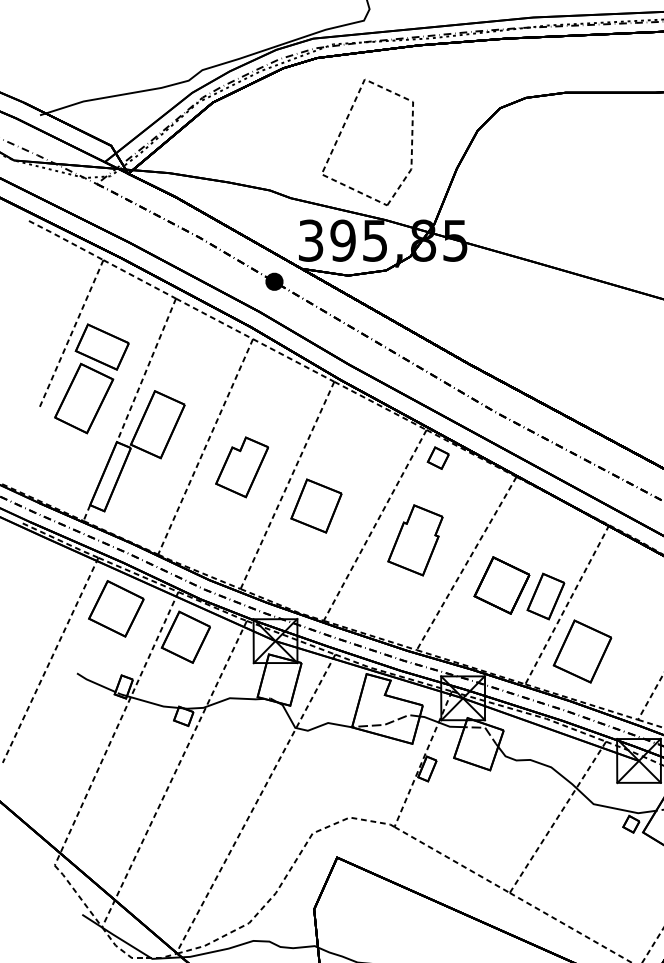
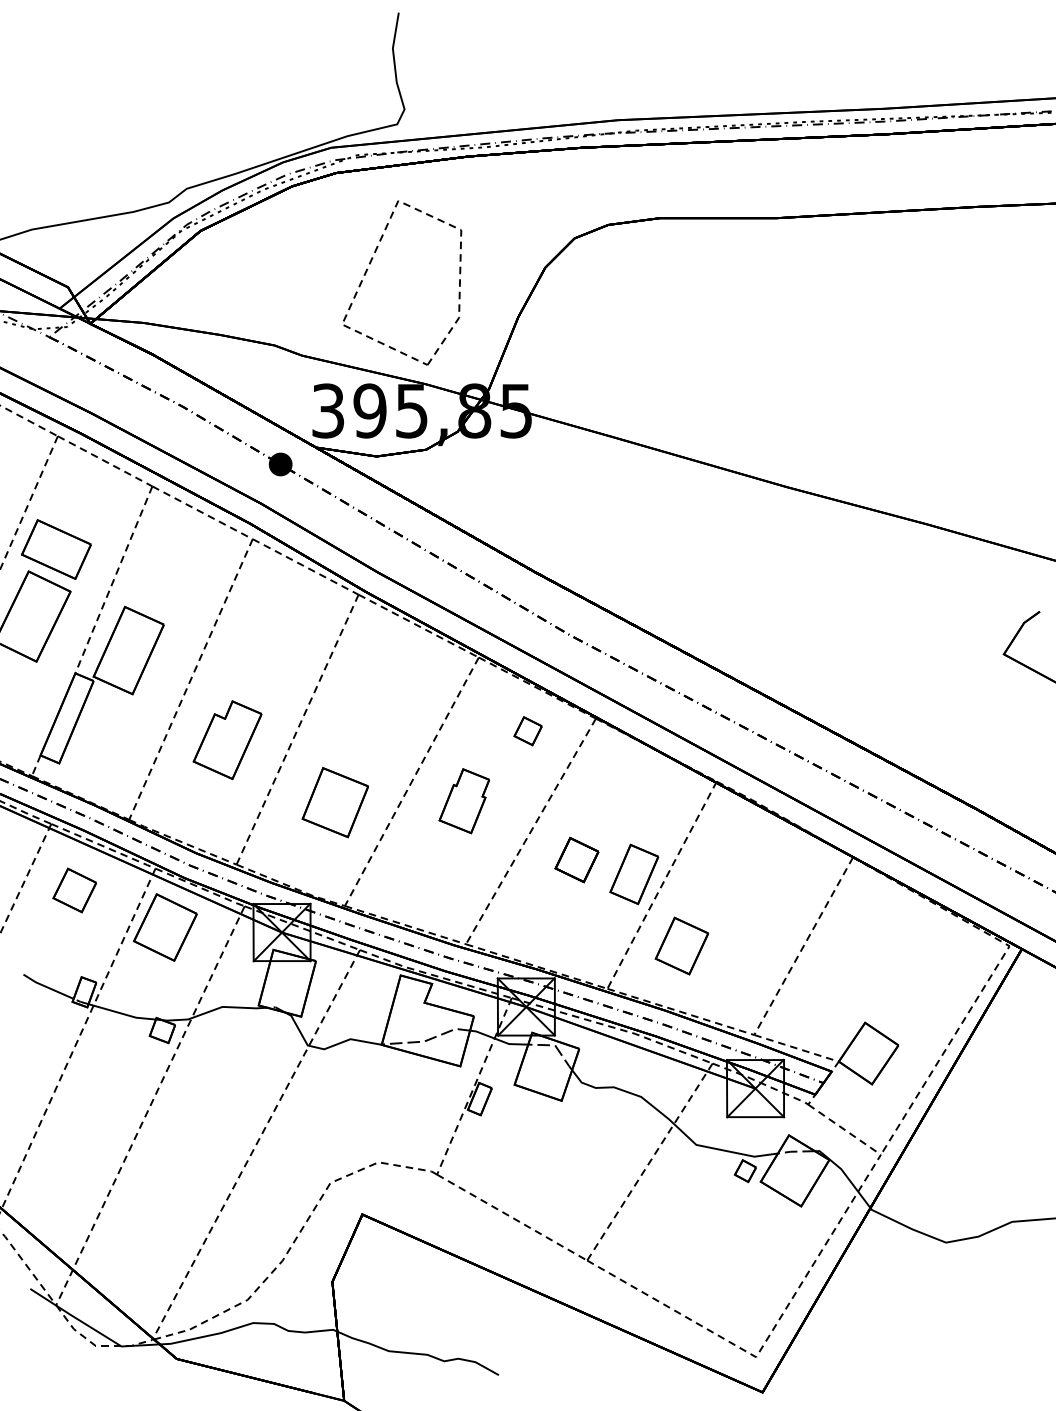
part: (437, 458) -> (527, 731), moved
part: (242, 467) -> (227, 740), moved
part: (315, 505) -> (334, 802), moved
part: (415, 539) -> (464, 800), size x0.7
part: (501, 585) -> (576, 859), size x0.6
part: (116, 608) -> (74, 890), size x0.6
part: (582, 651) -> (681, 945), size x0.7

